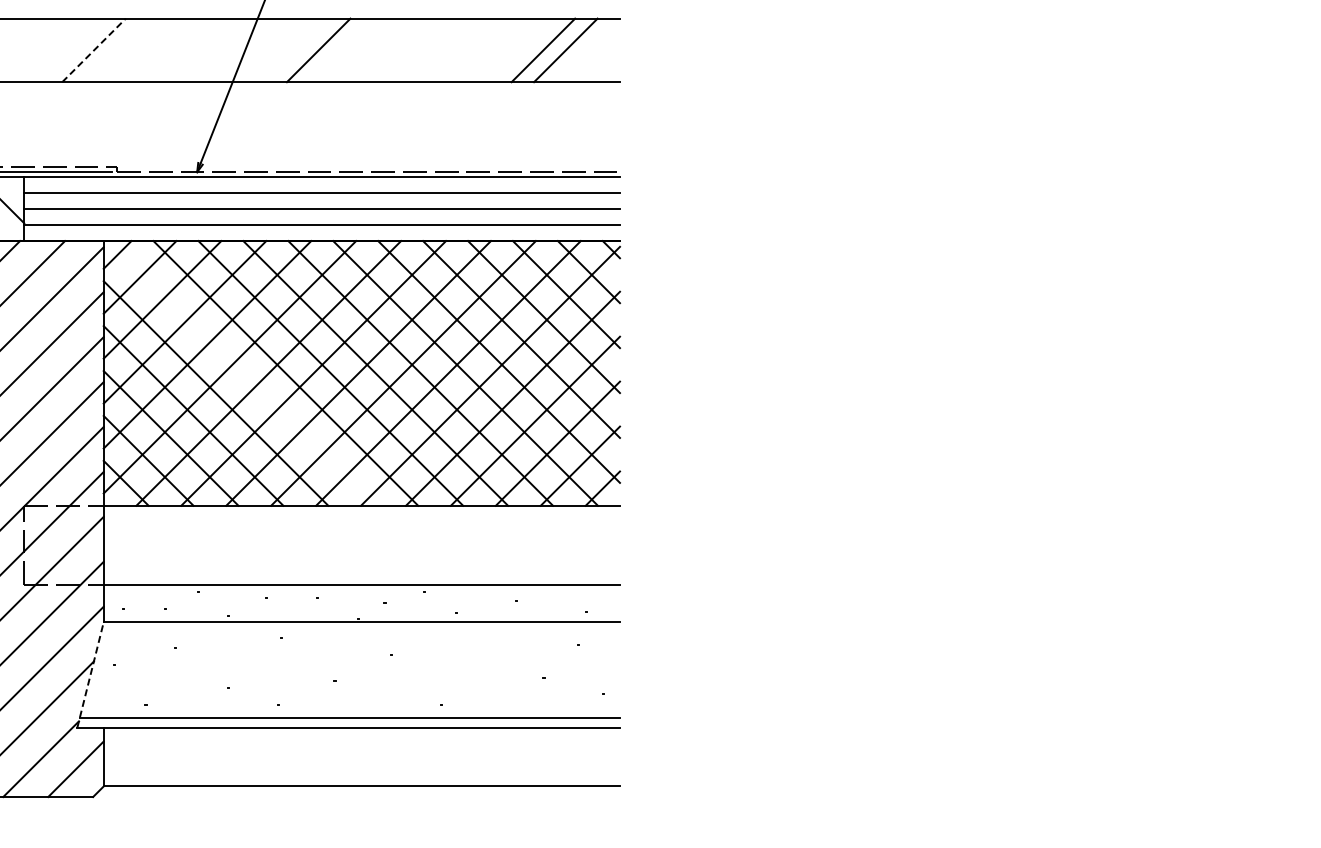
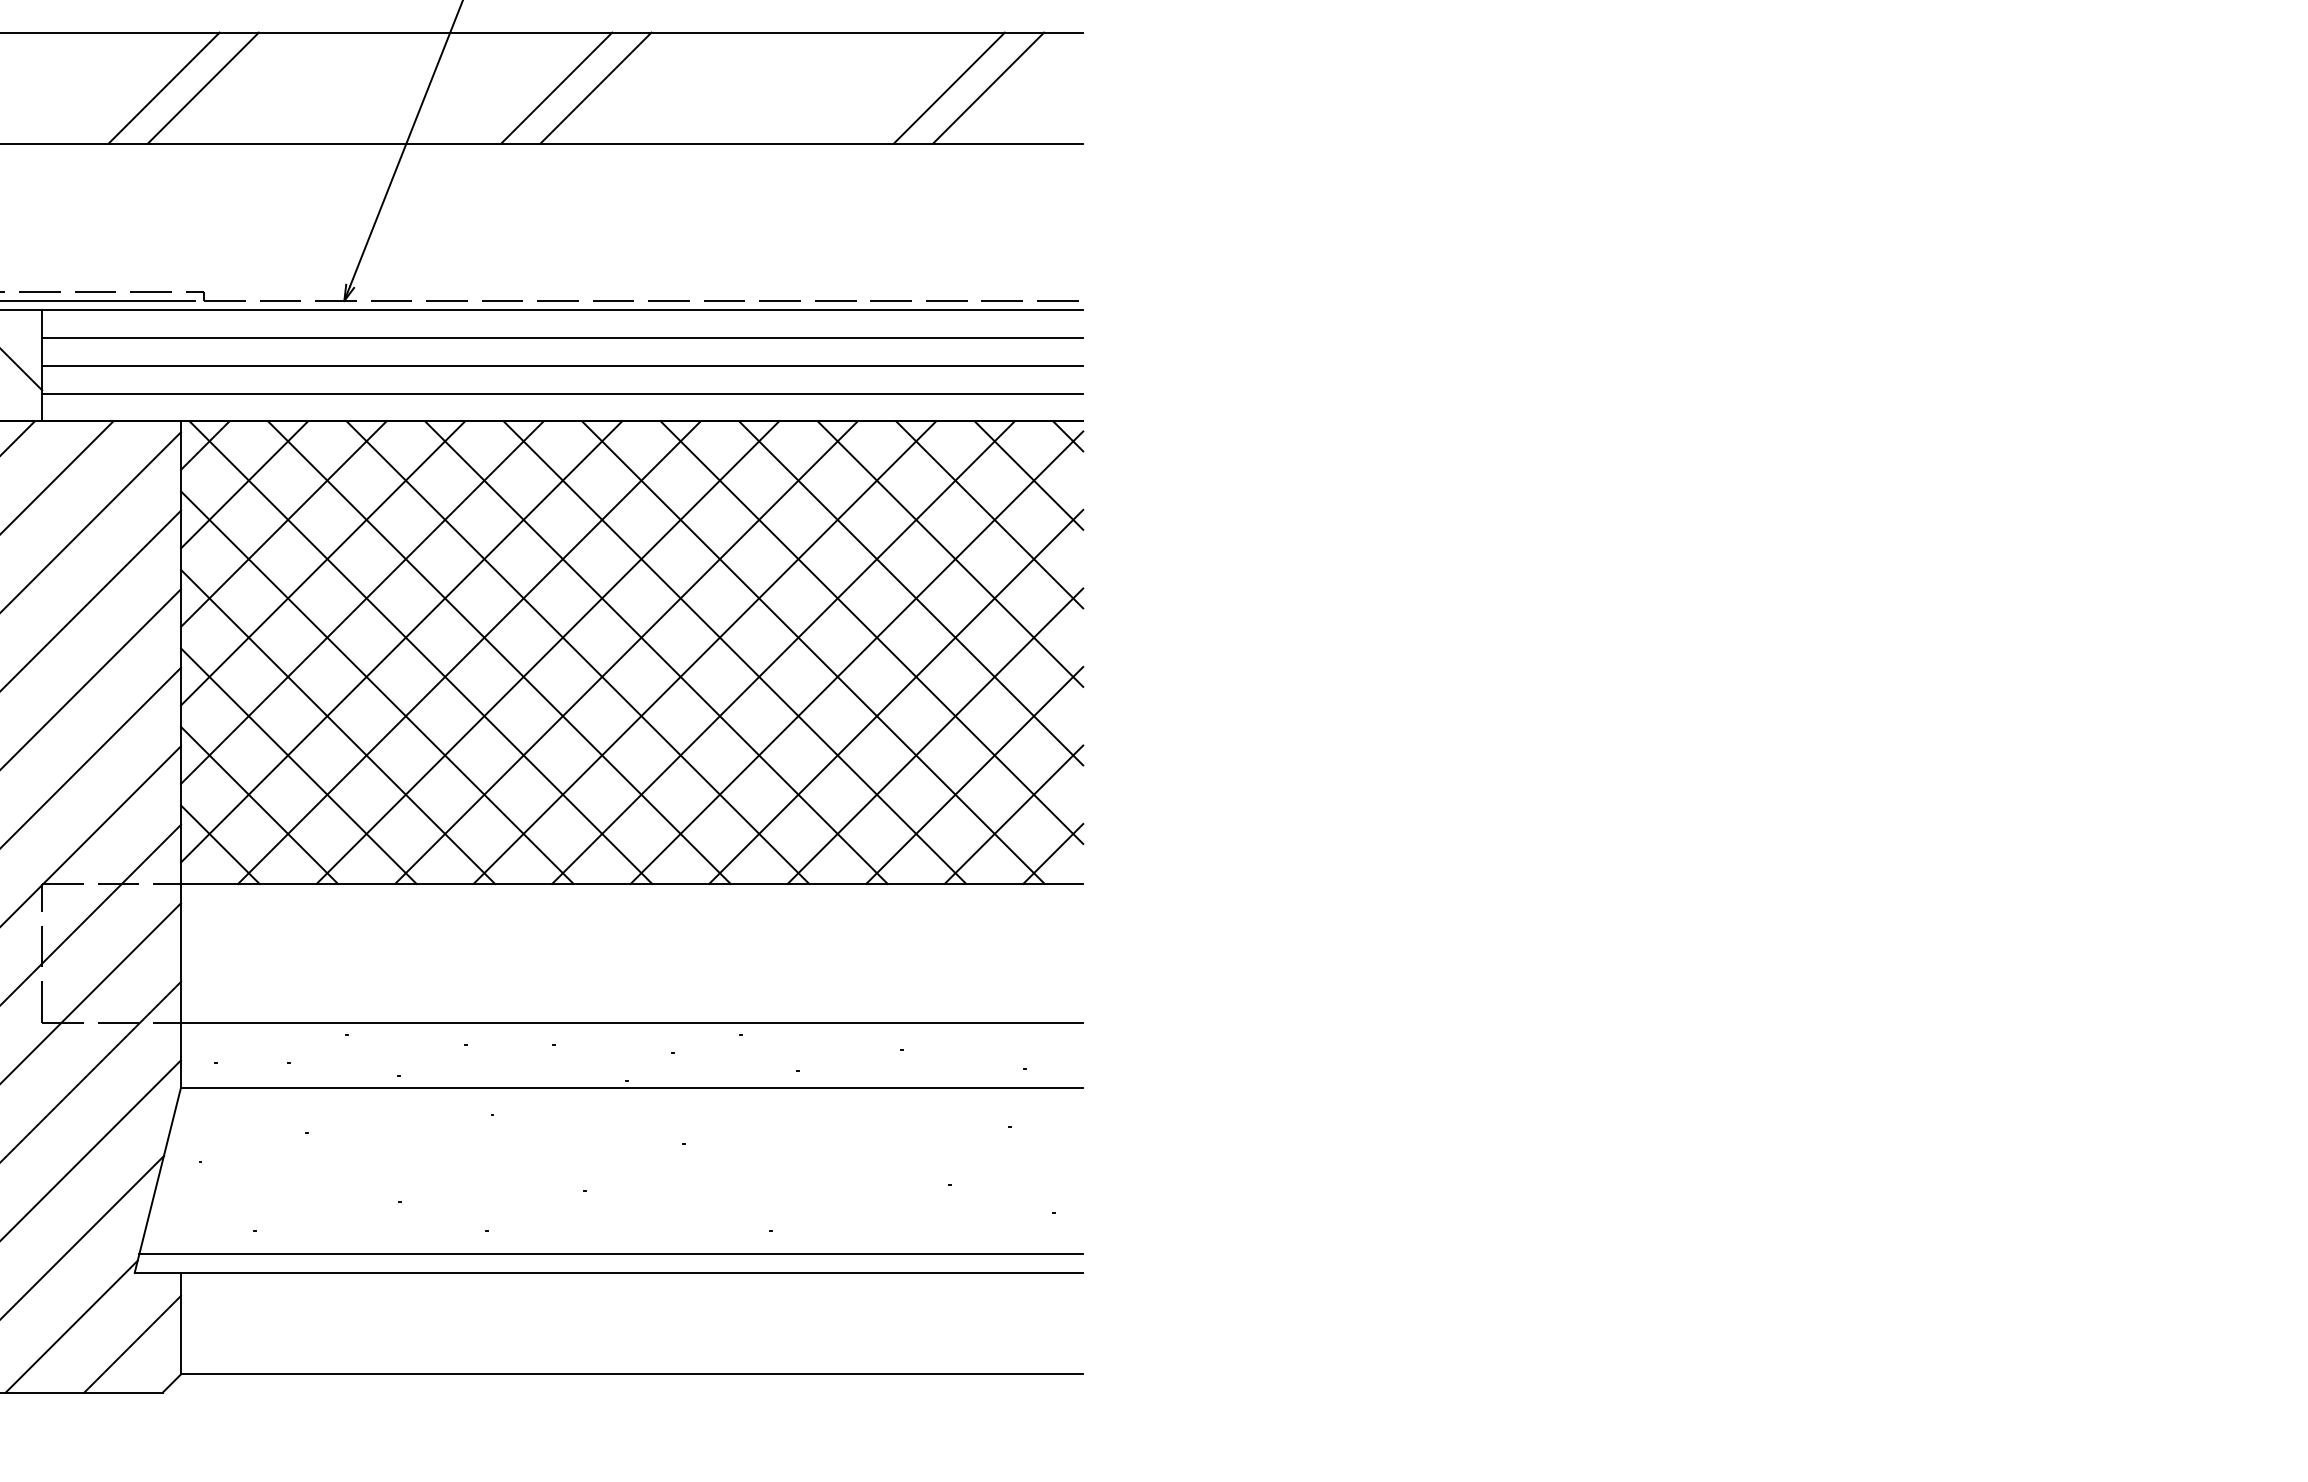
line: (94, 50) -> (164, 88), dashed -> solid
line: (116, 50) -> (203, 88), added
line: (340, 50) -> (594, 88), added
line: (240, 373) -> (420, 652), added
line: (90, 675) -> (157, 1180), dashed -> solid

